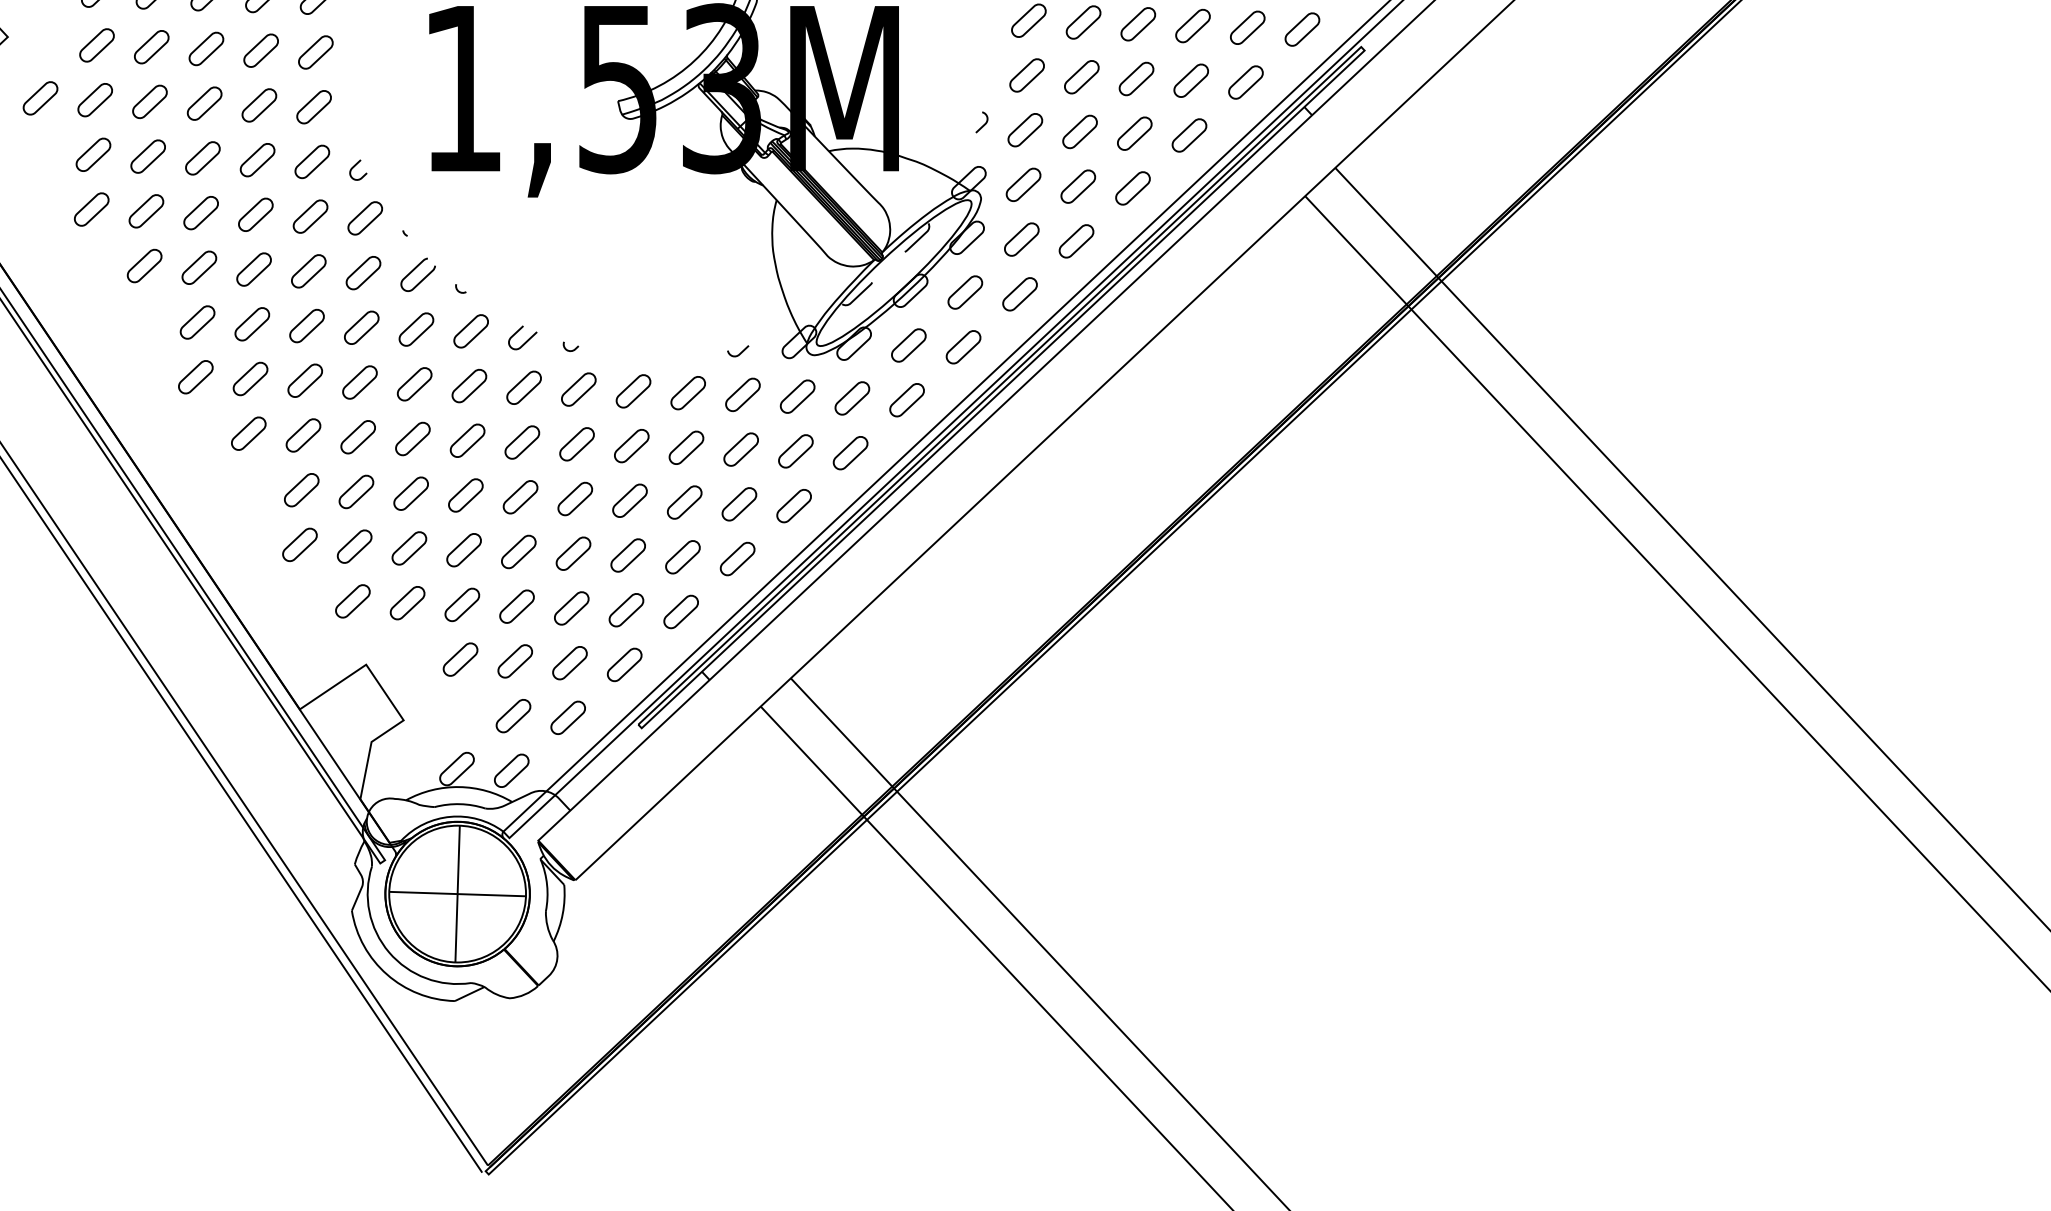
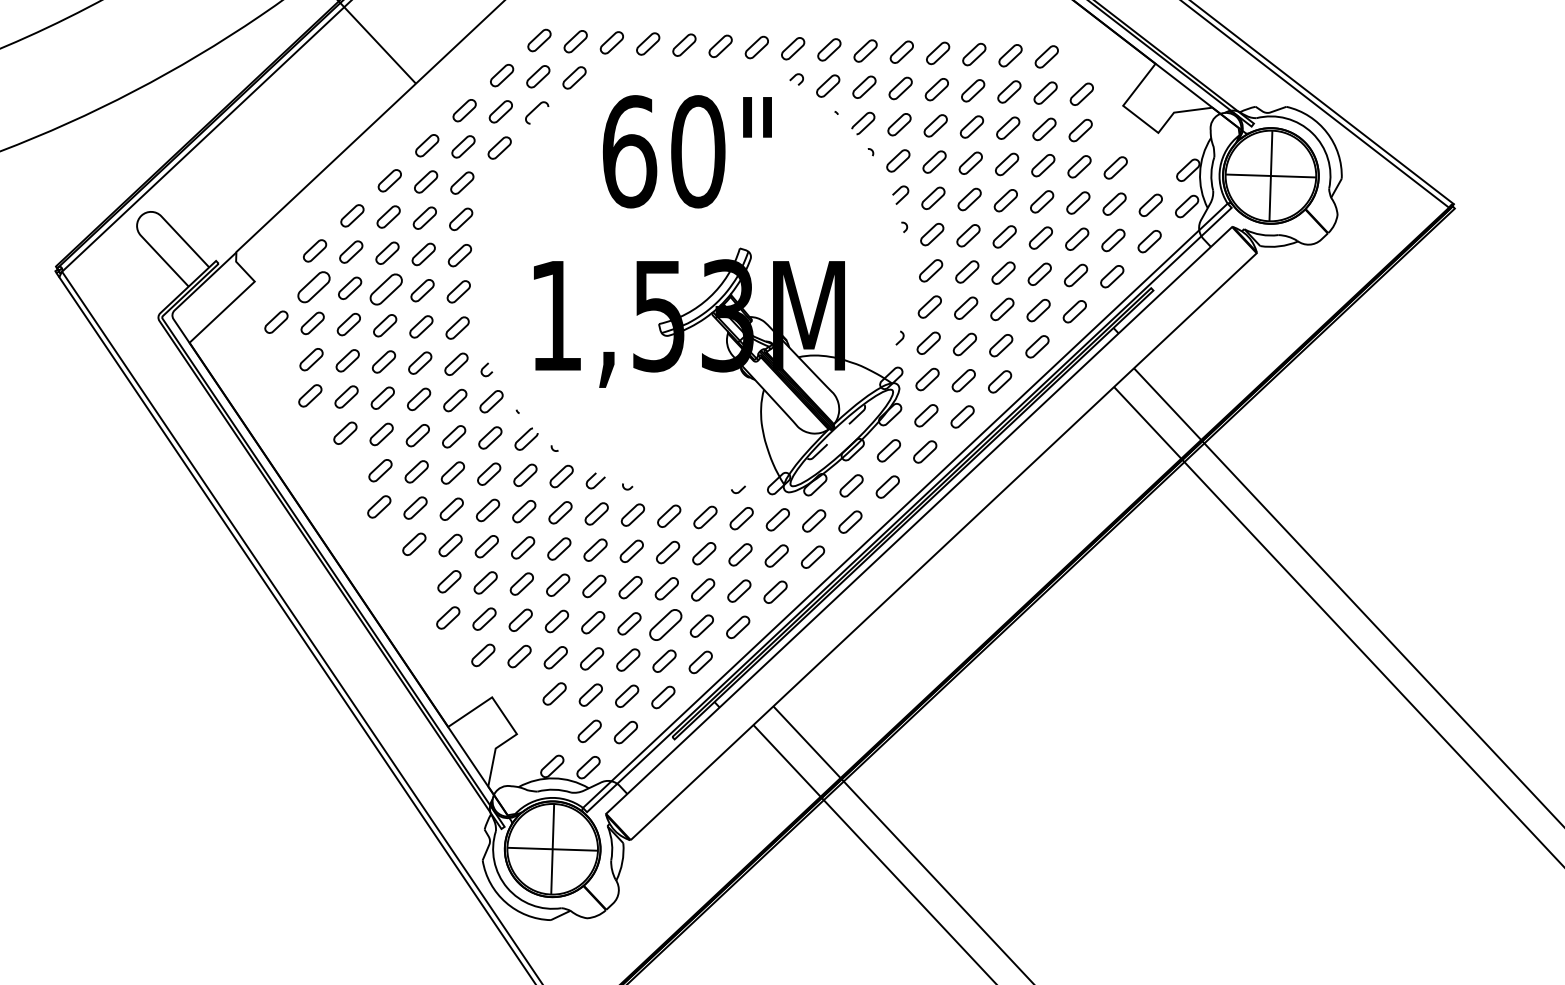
part: (96, 44) -> (313, 286), size x1.4
part: (206, 48) -> (386, 289), size x1.4
part: (627, 554) -> (665, 624), size x1.4

